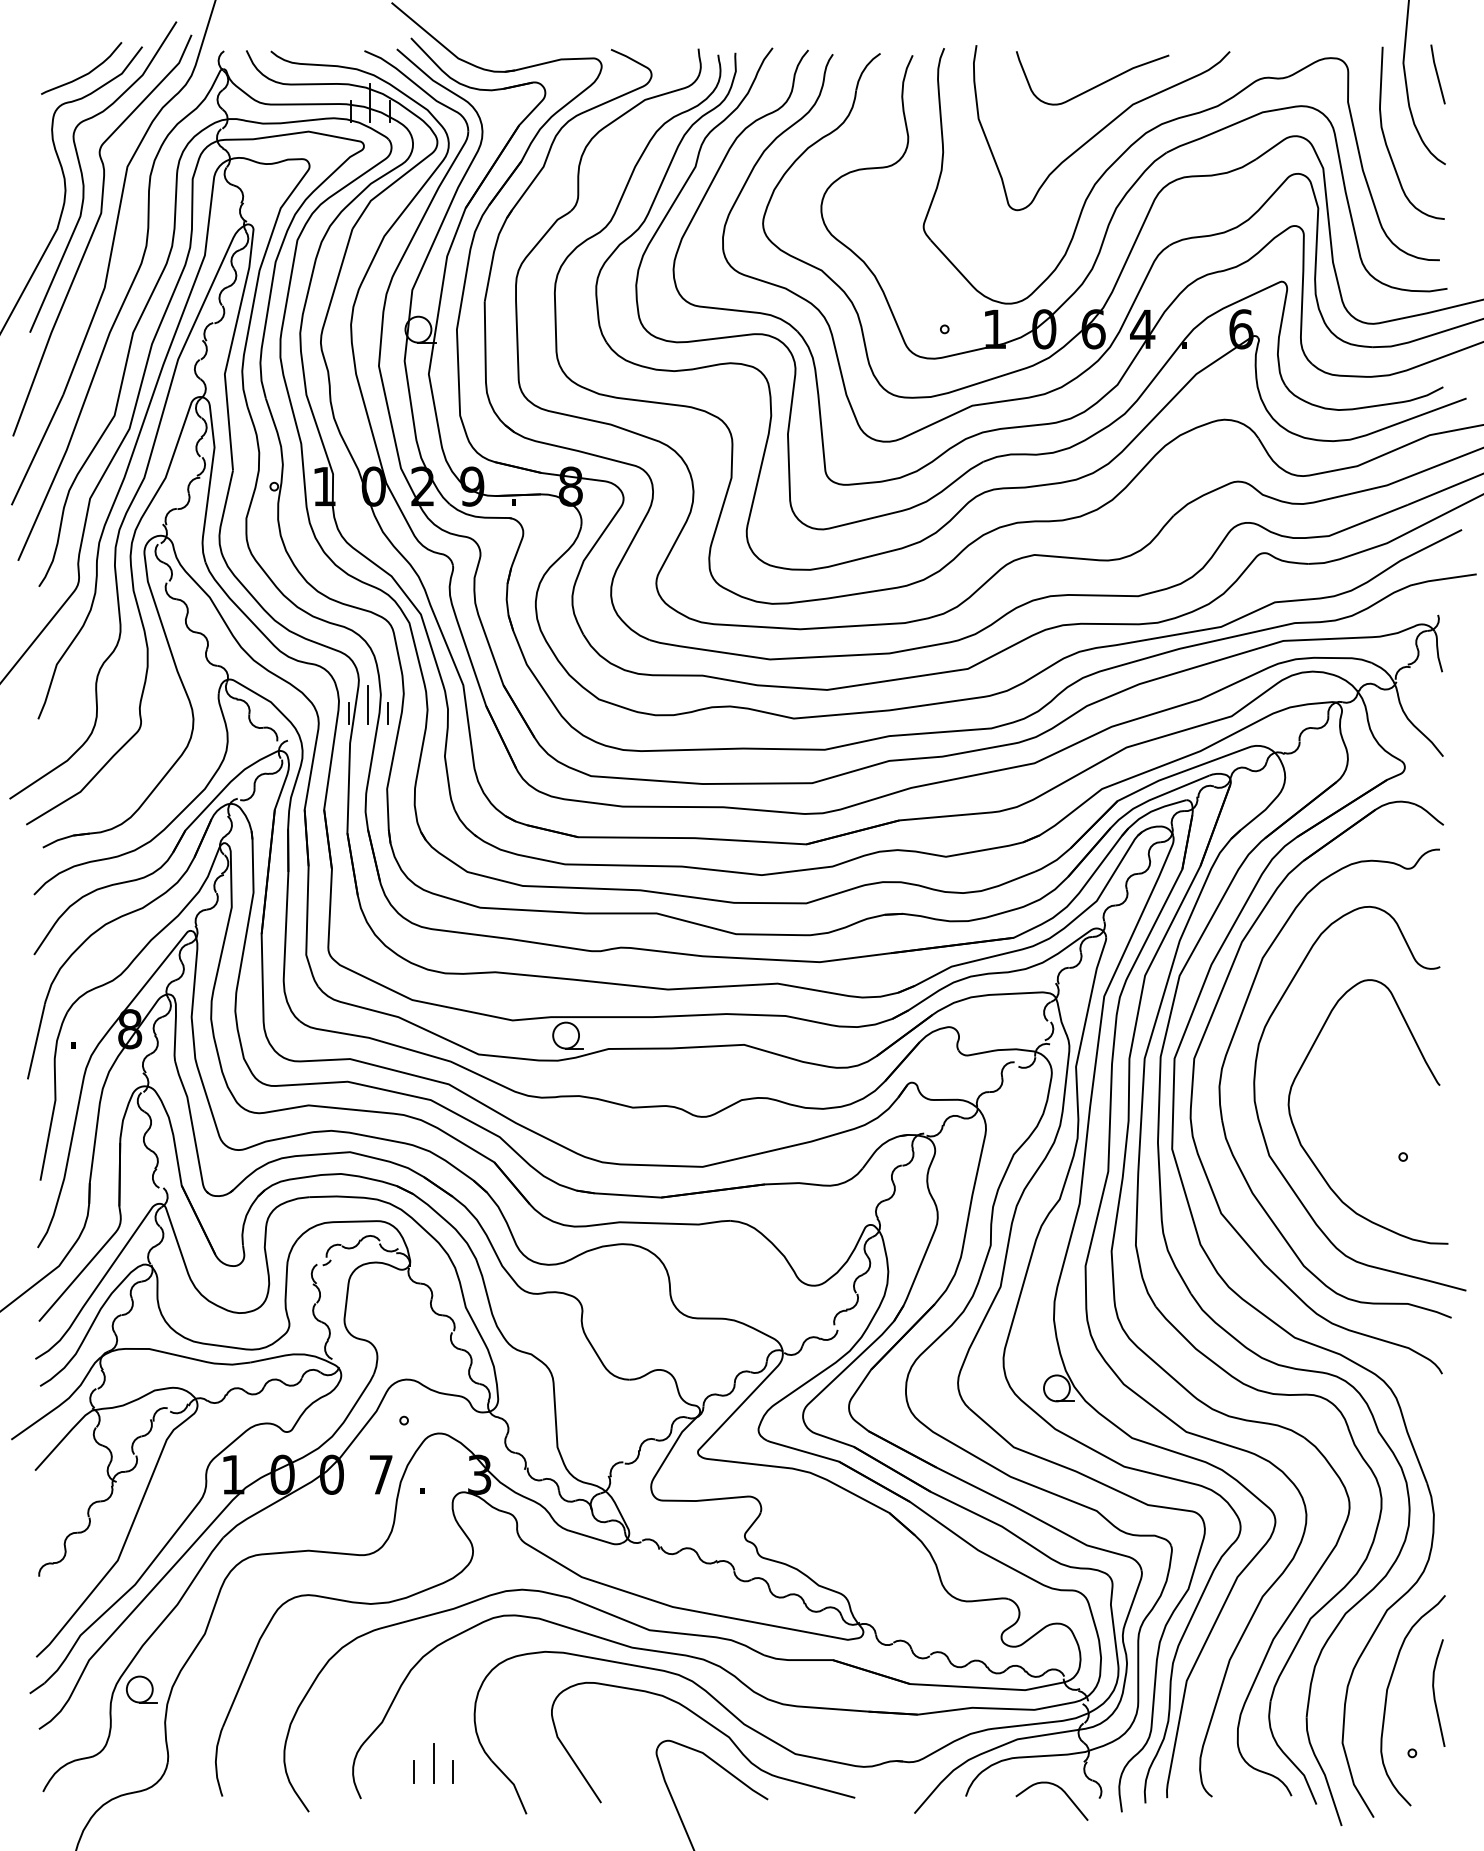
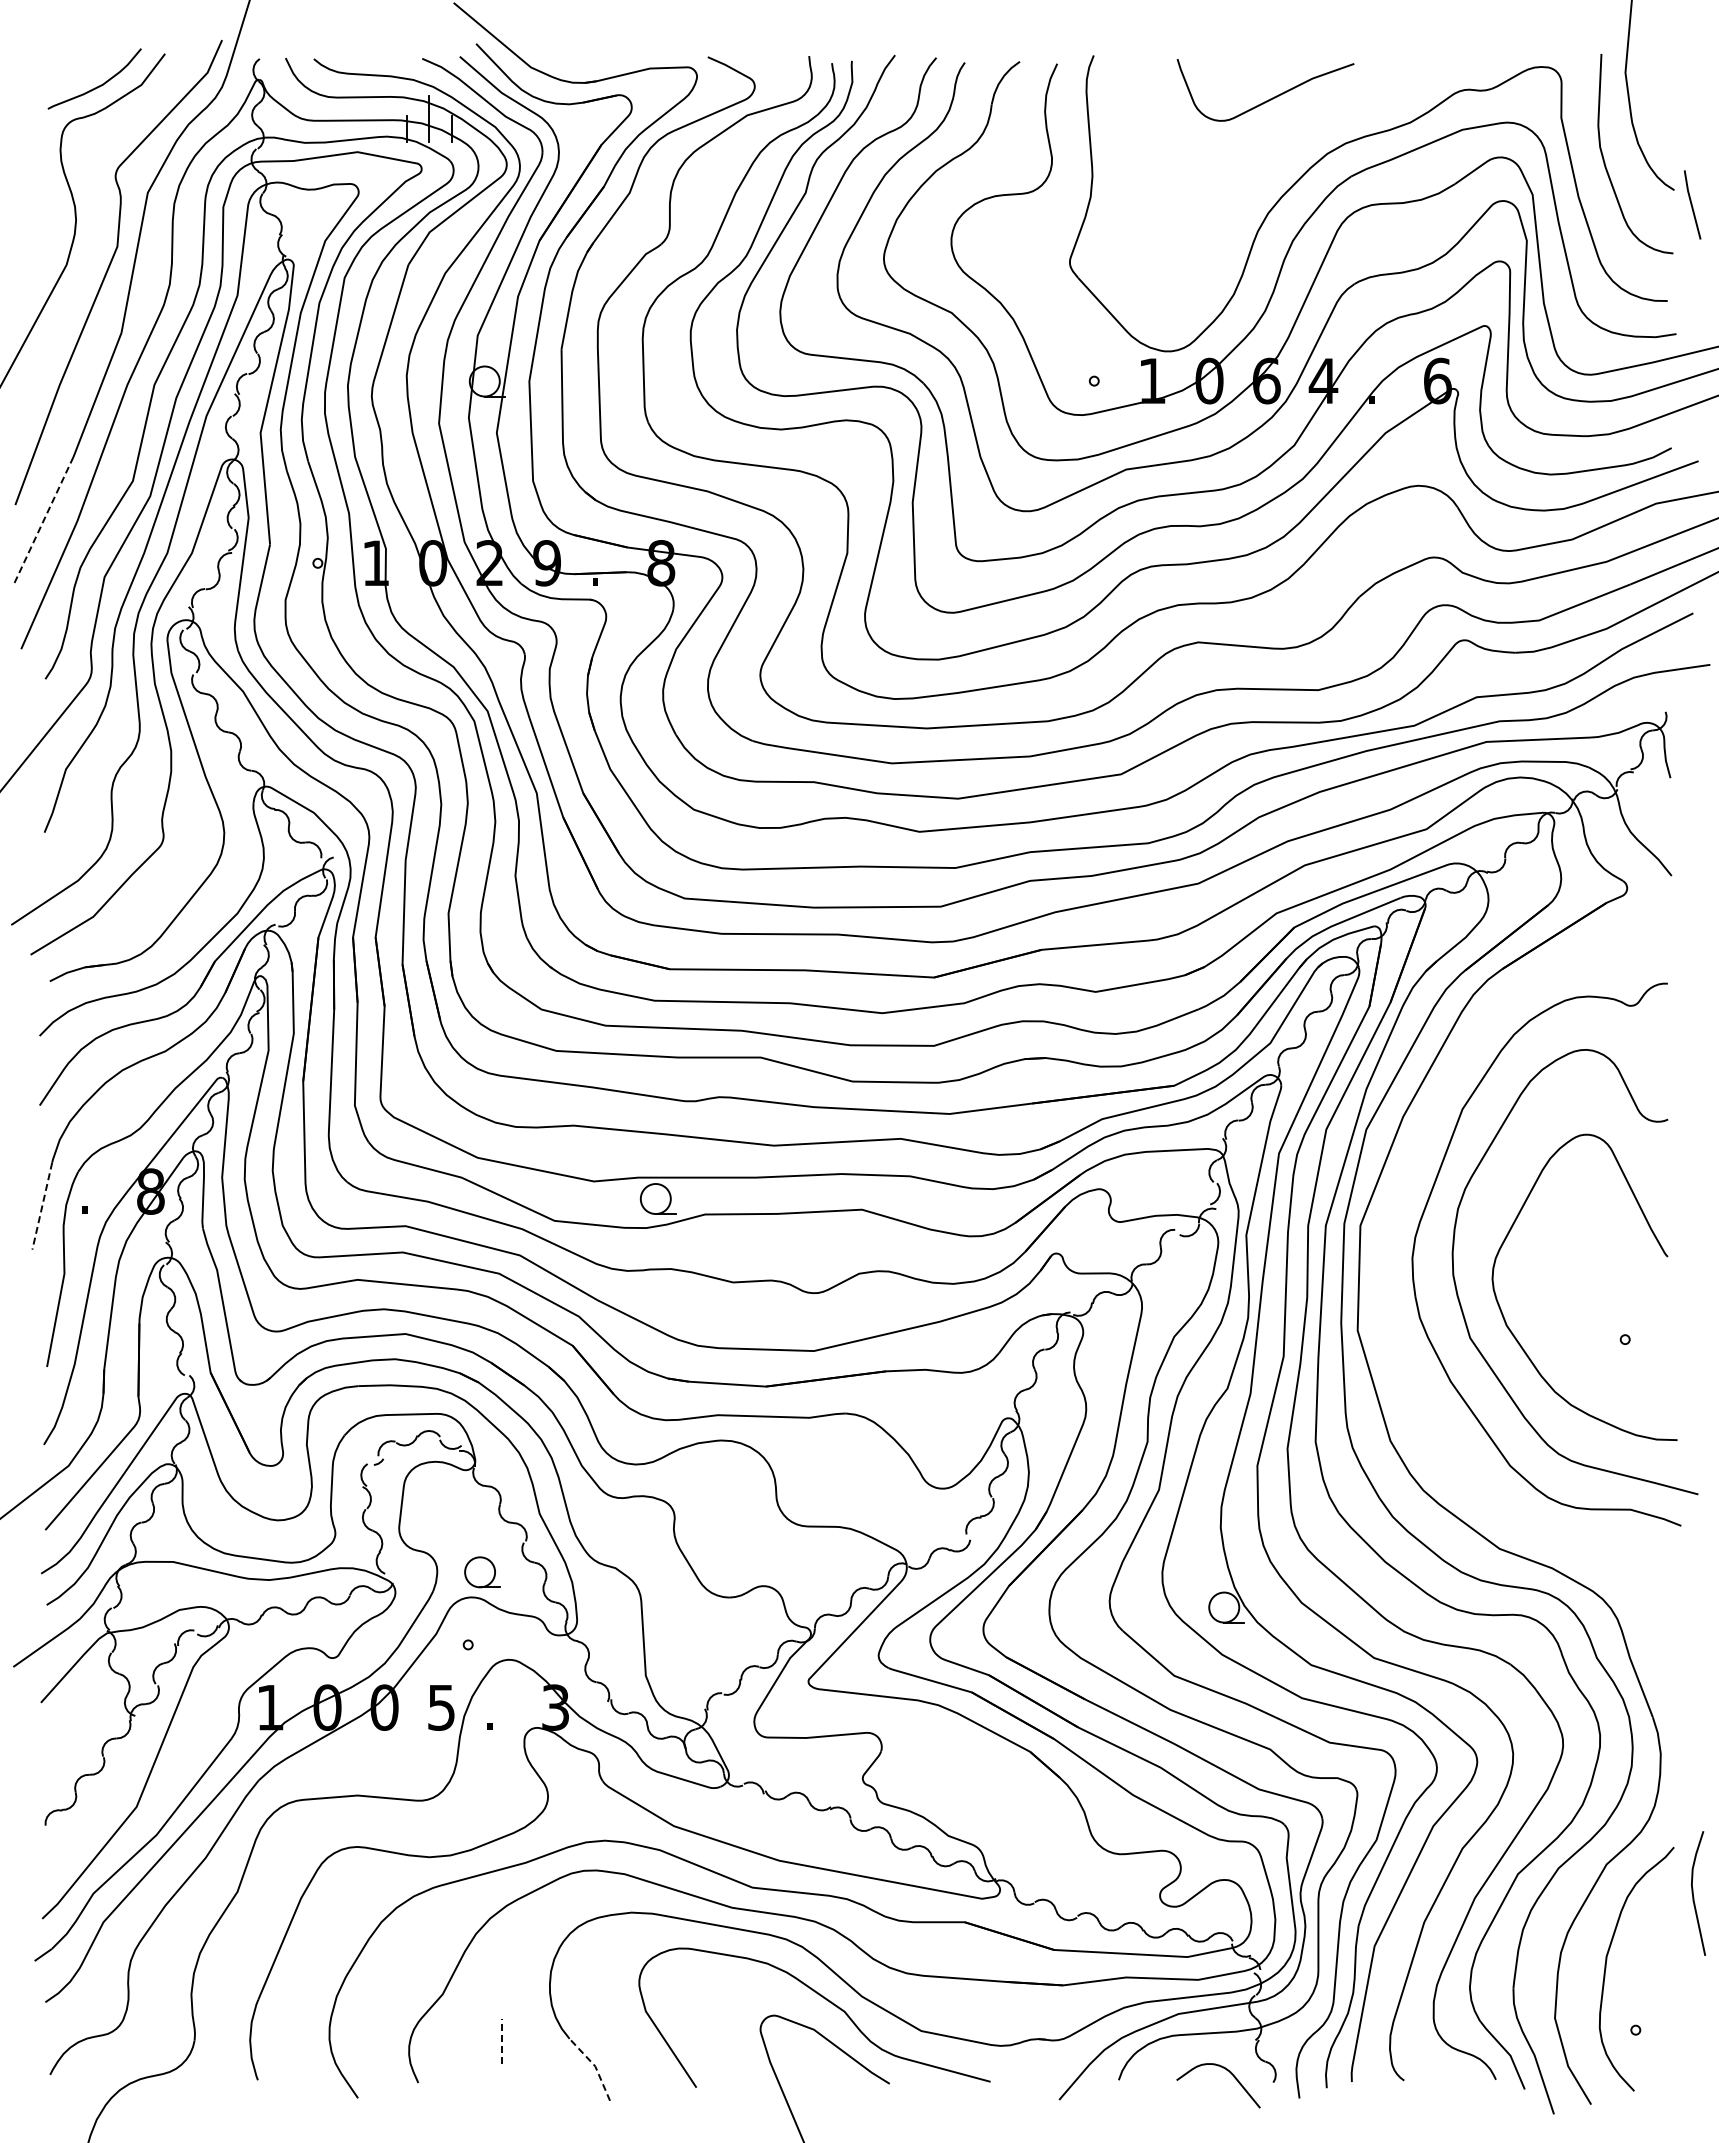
line: (1437, 74) -> (1692, 204), moved
curve: (1102, 128) -> (1276, 148), removed
curve: (84, 181) -> (97, 209), removed
line: (37, 449) -> (43, 520), solid -> dashed
line: (368, 704) -> (426, 815), removed
line: (349, 713) -> (404, 825), removed
line: (387, 713) -> (449, 825), removed
line: (36, 1042) -> (42, 1206), solid -> dashed
part: (1193, 1085) -> (1382, 1256), removed
text: (381, 1474) -> (441, 1707), 7 -> 5
part: (141, 1689) -> (482, 1572), moved
curve: (1434, 1693) -> (1693, 1893), moved
line: (433, 1763) -> (502, 2041), solid -> dashed
line: (413, 1771) -> (479, 2051), removed
line: (452, 1771) -> (524, 2051), removed
line: (514, 1784) -> (595, 2066), solid -> dashed

